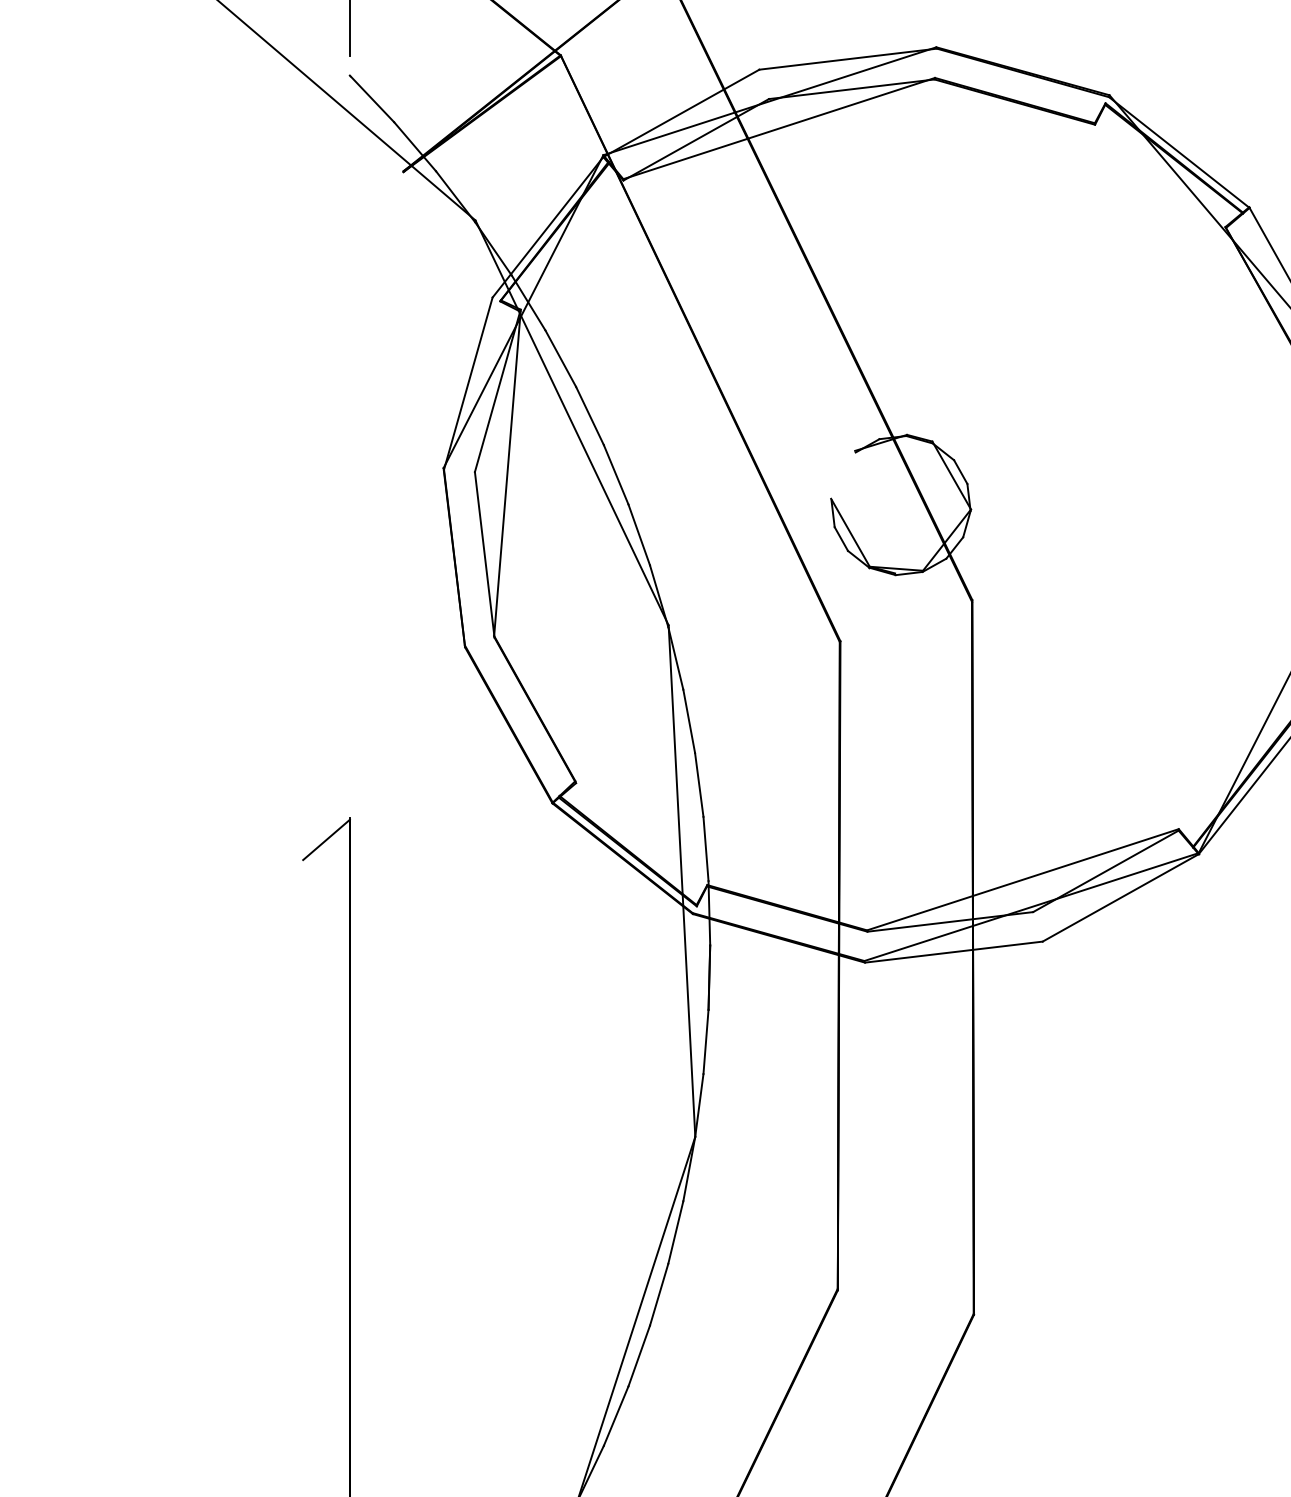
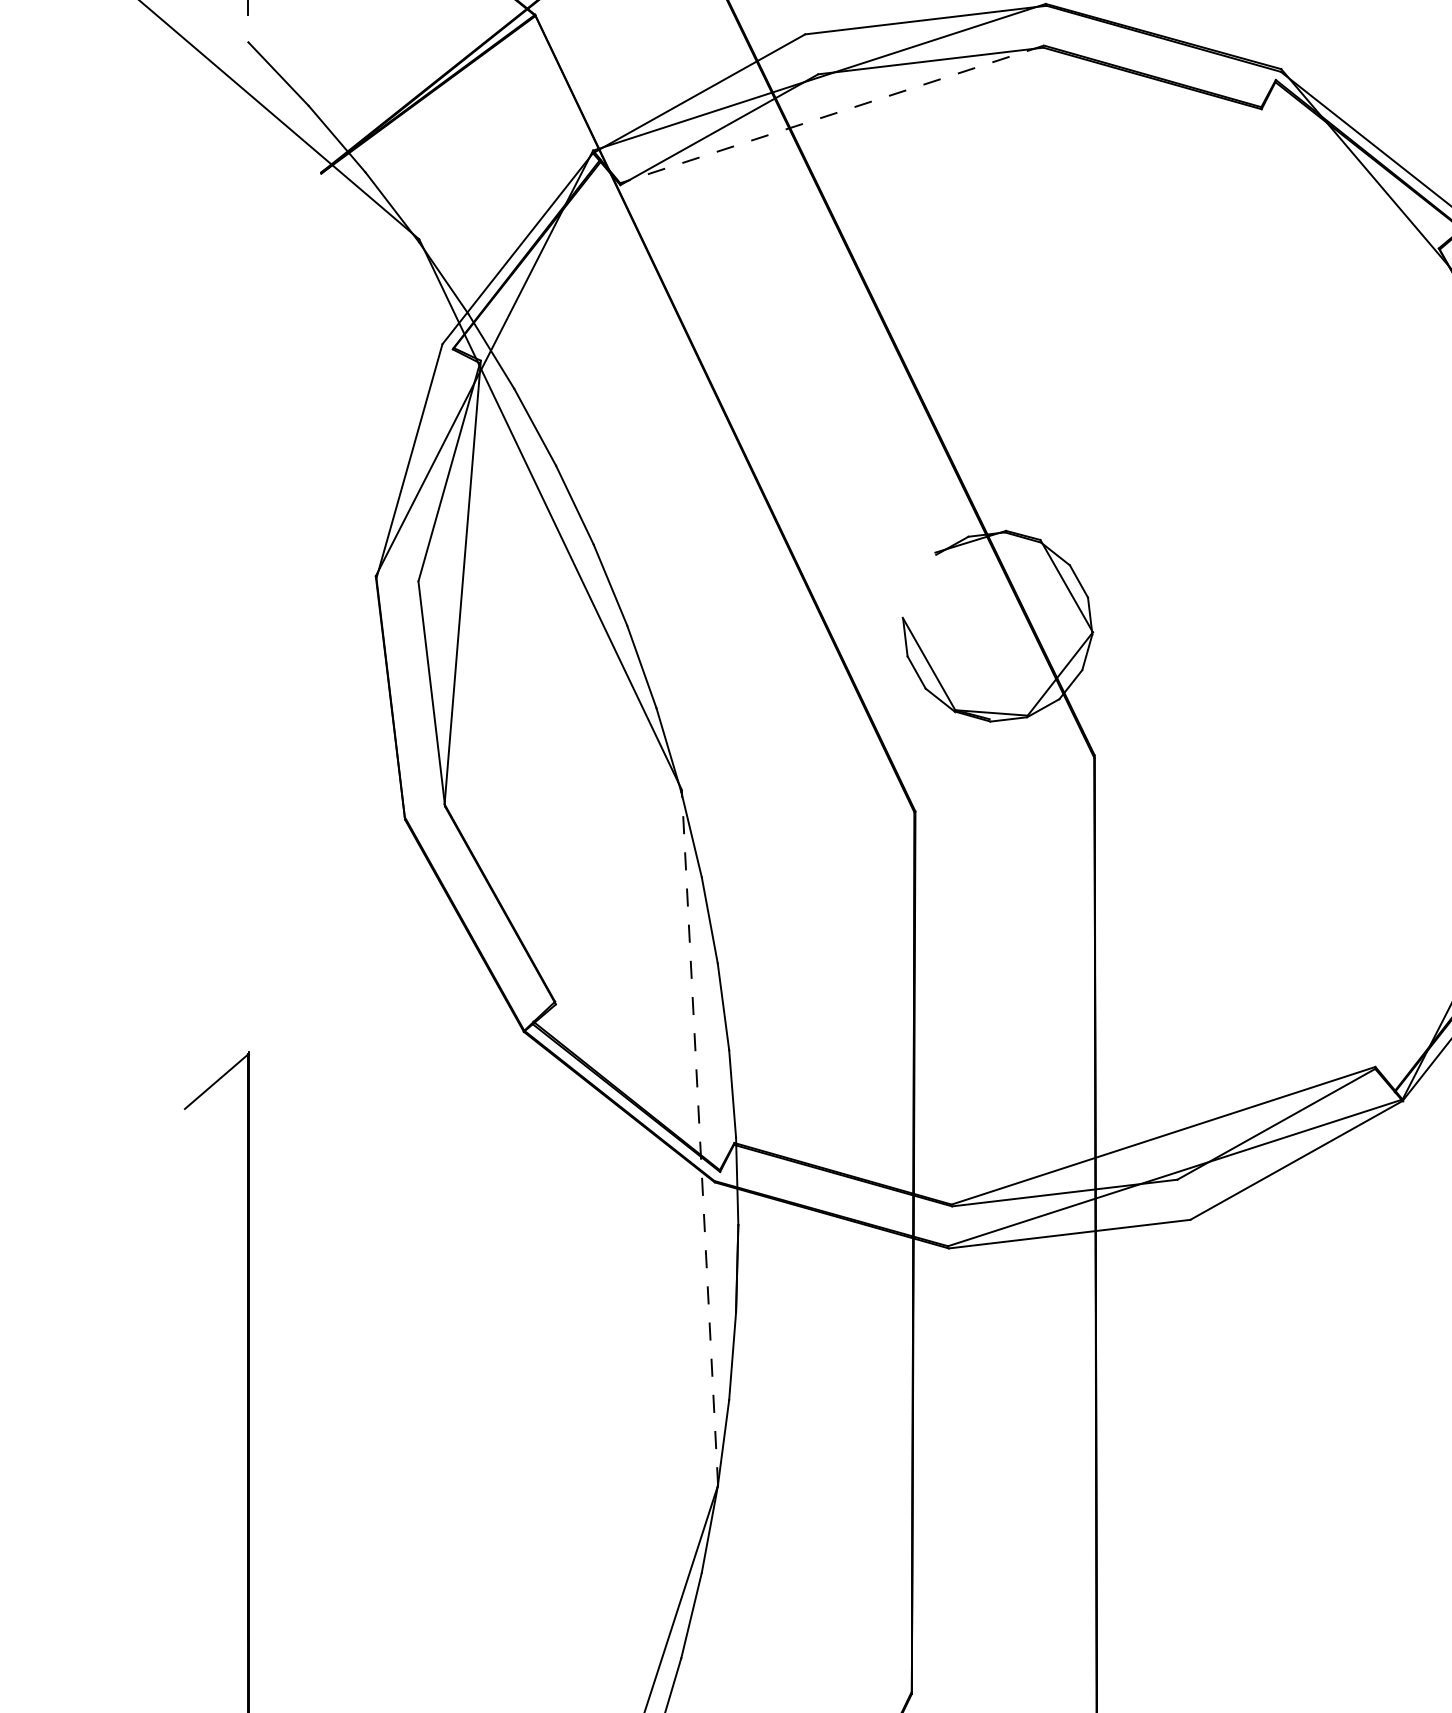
line: (779, 128) -> (832, 114), solid -> dashed
line: (681, 880) -> (699, 1136), solid -> dashed

